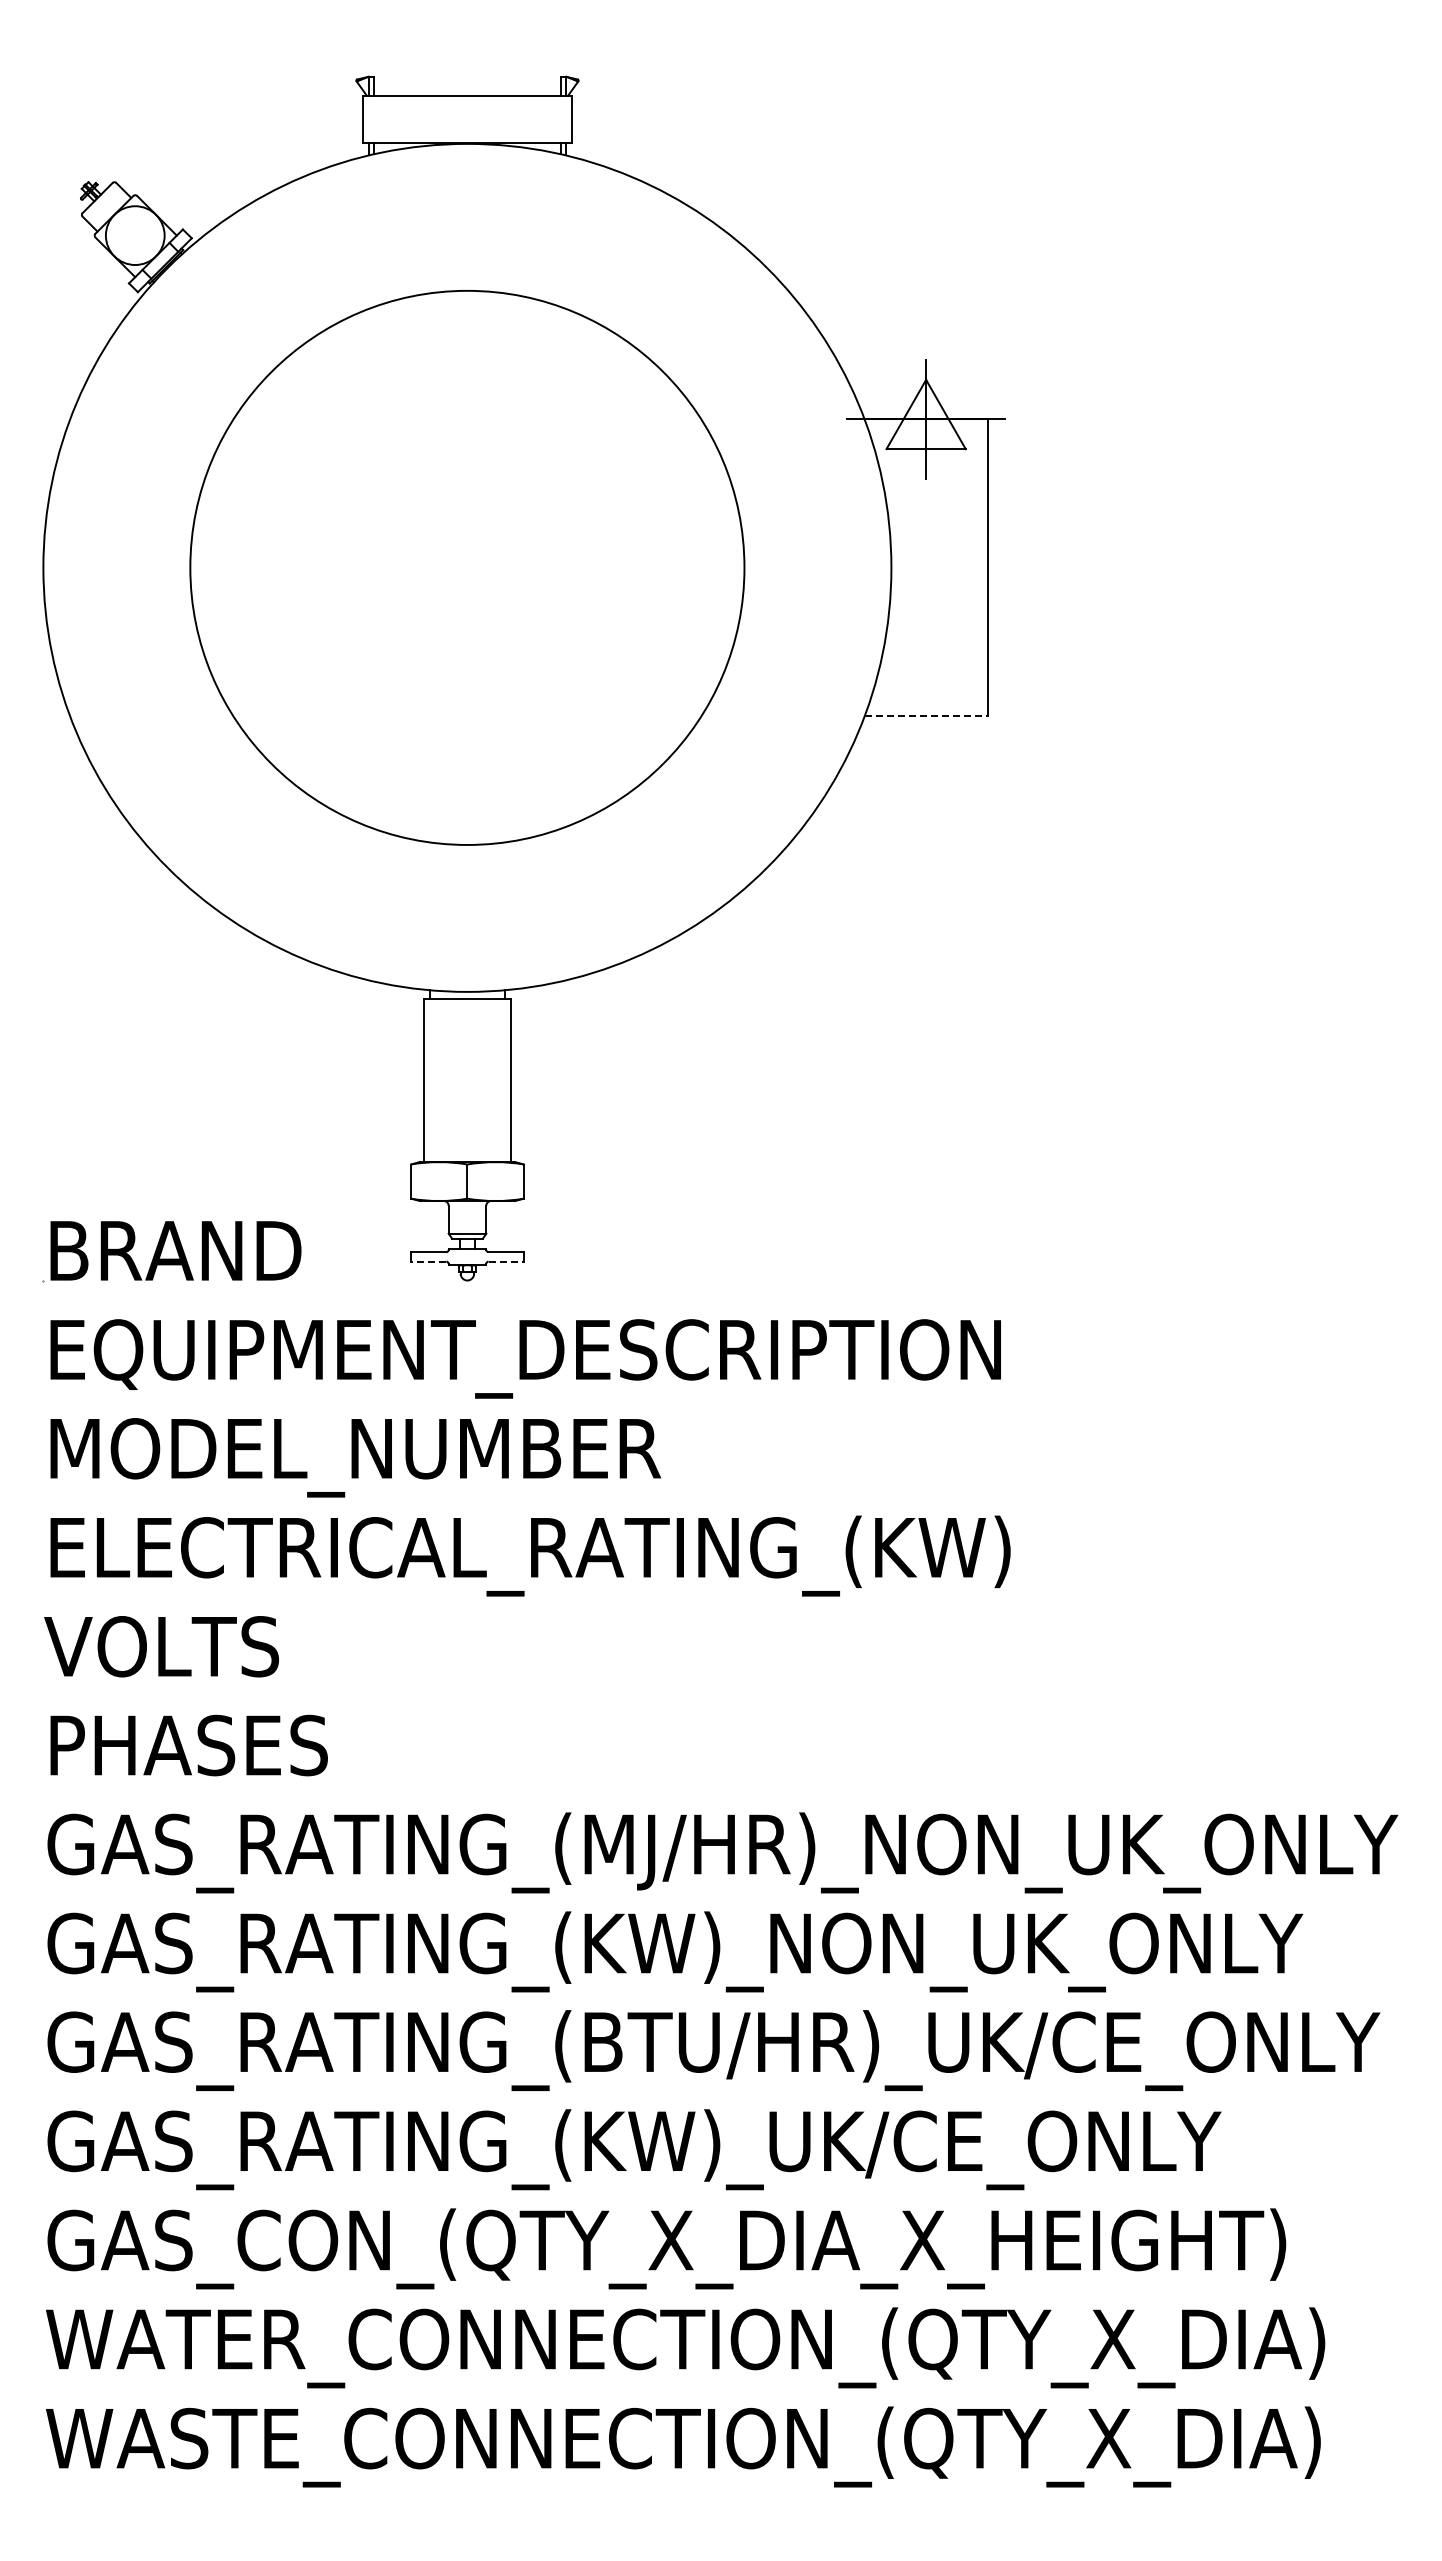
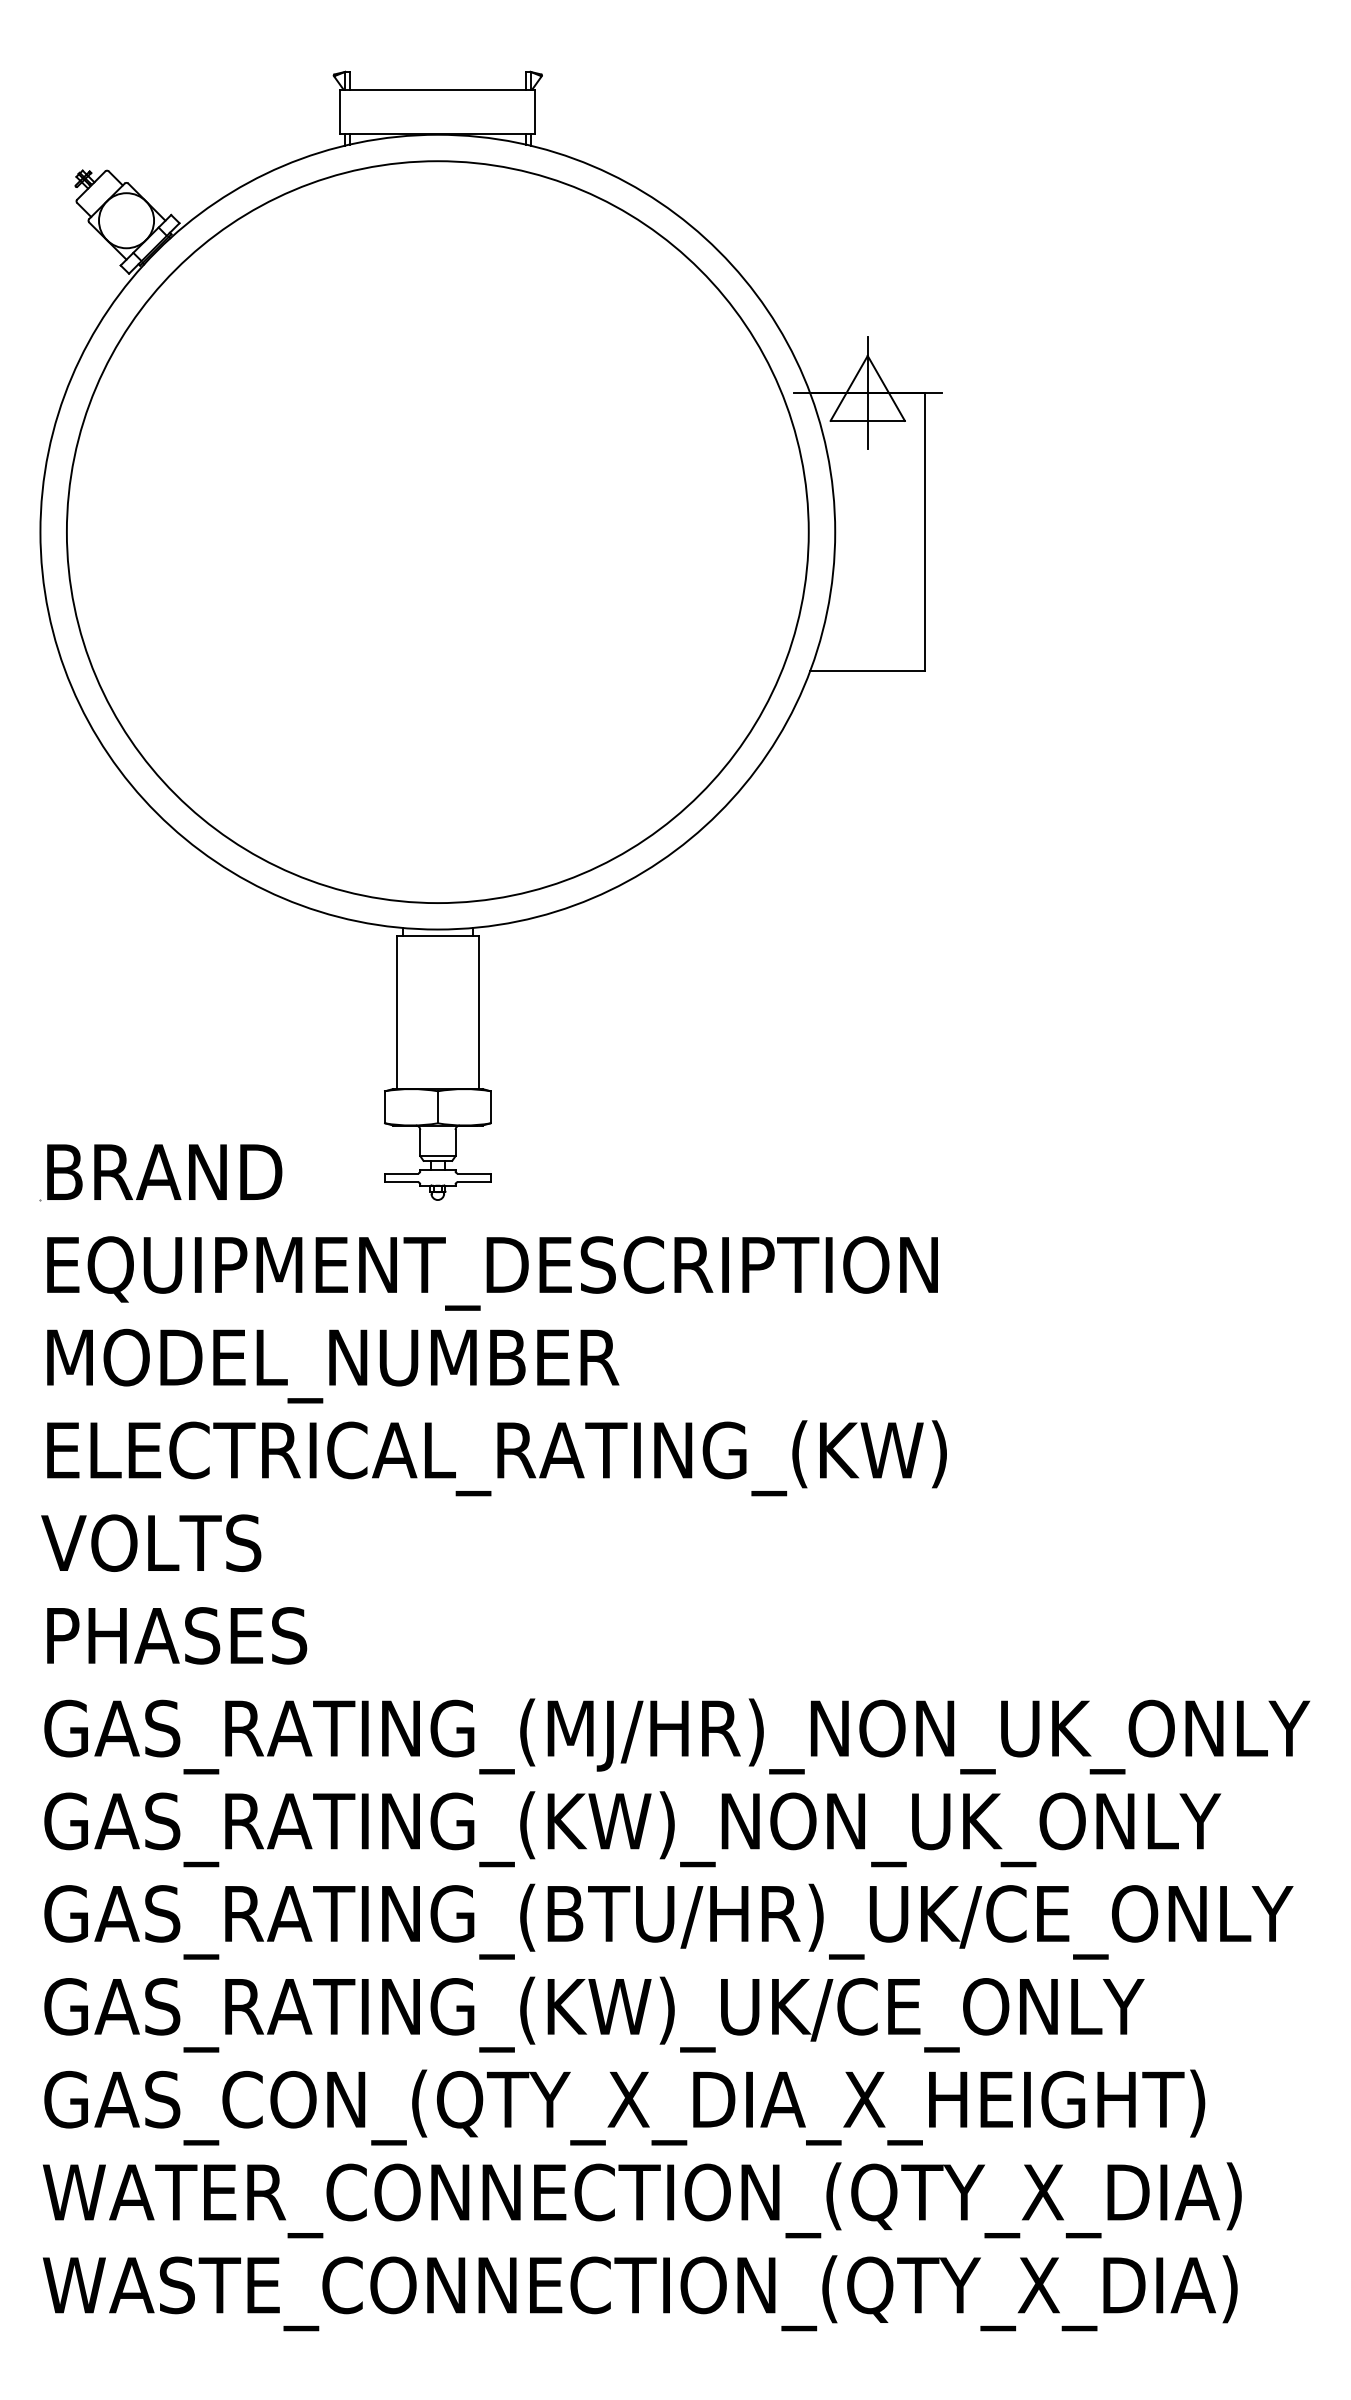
circle: (467, 567) -> (437, 531), size x1.43
line: (926, 716) -> (868, 671), dashed -> solid
line: (428, 1261) -> (401, 1182), dashed -> solid
line: (506, 1261) -> (474, 1182), dashed -> solid

